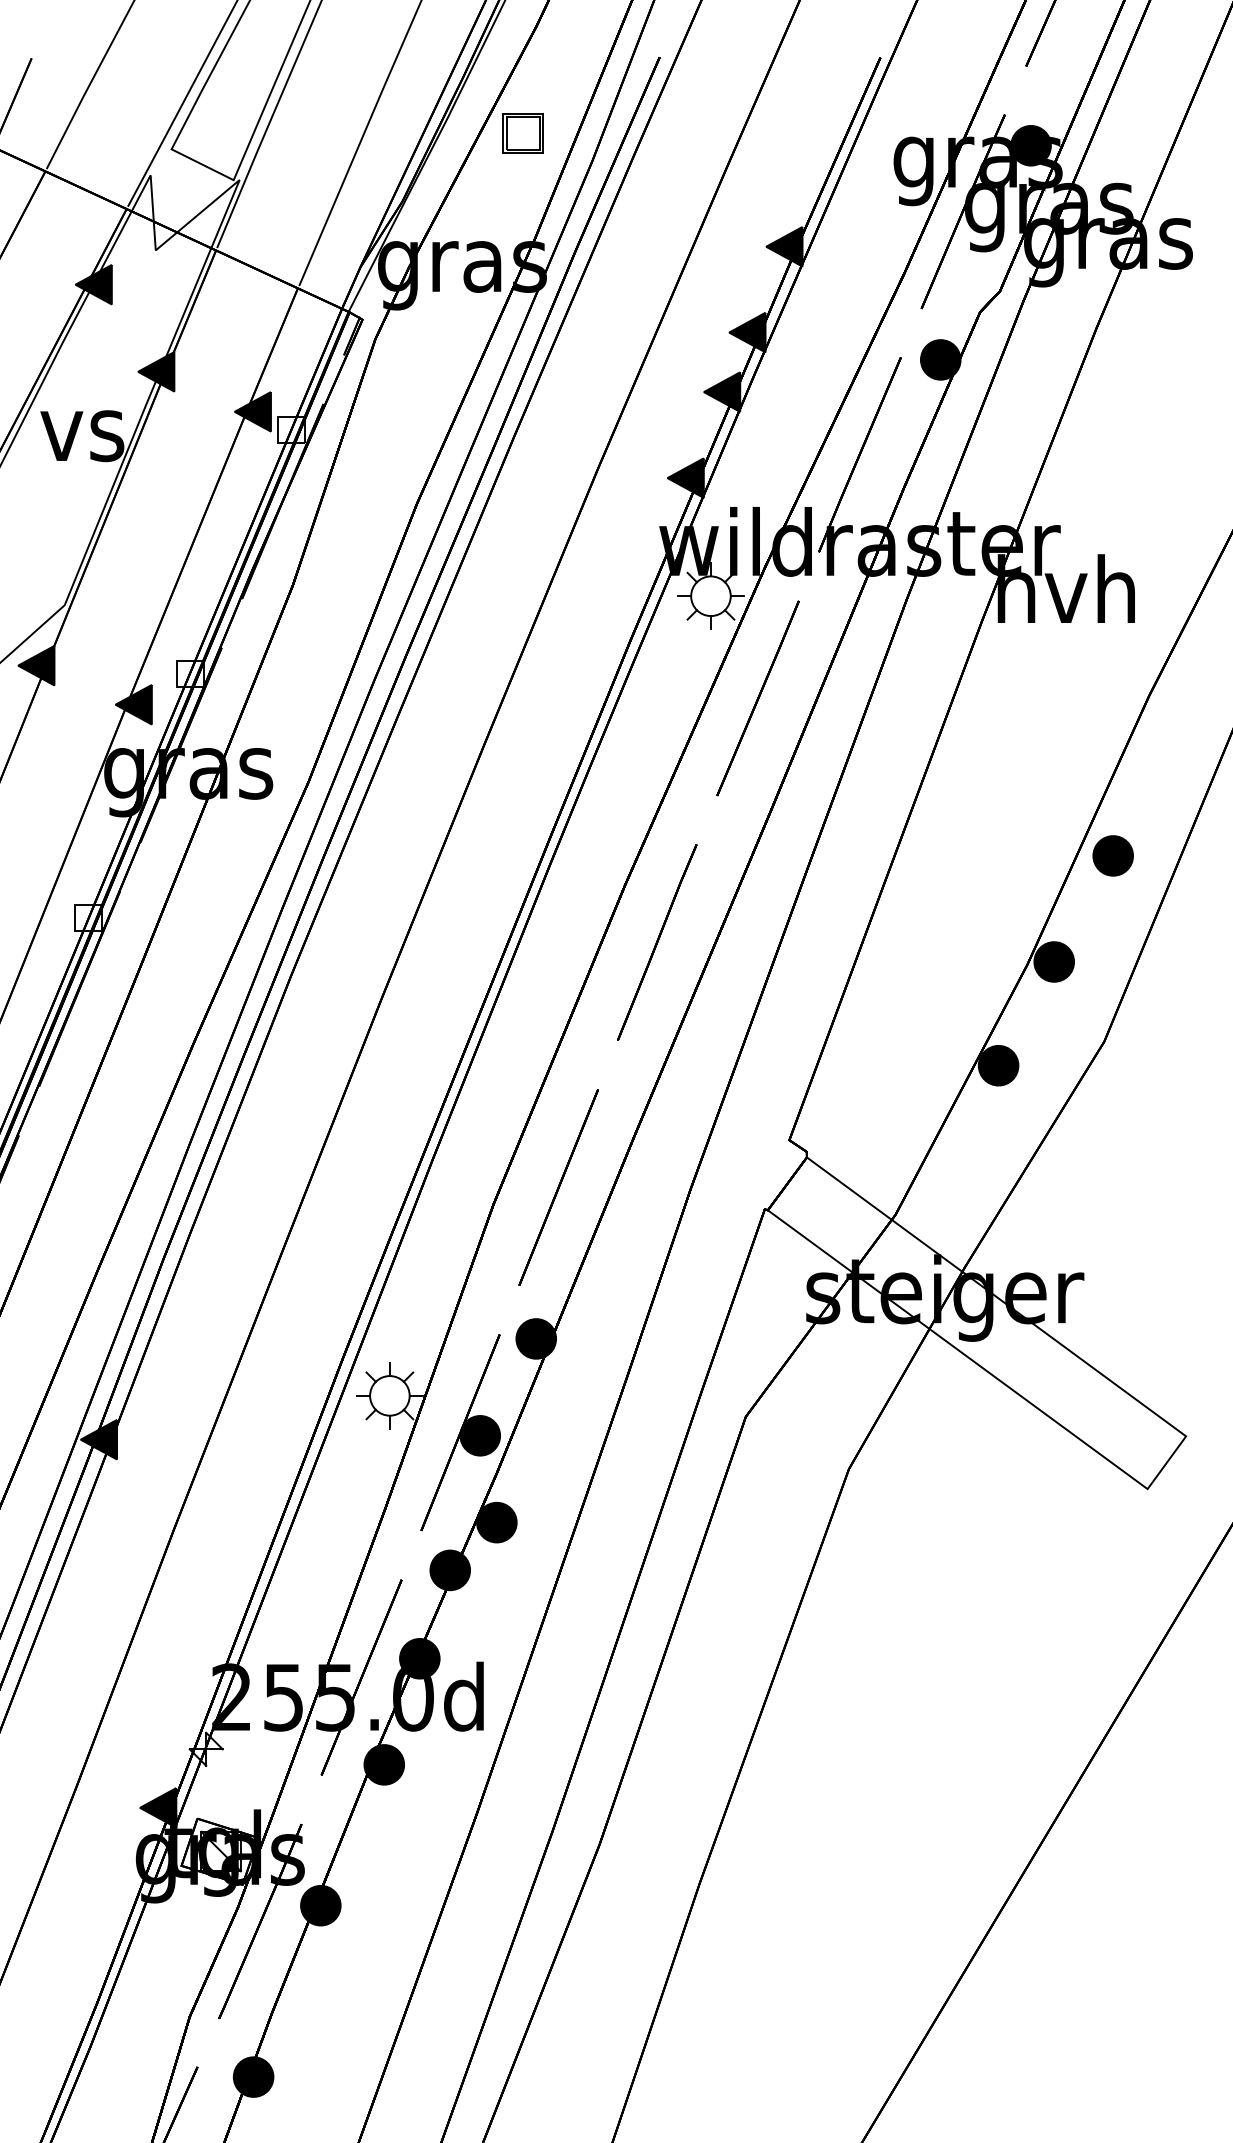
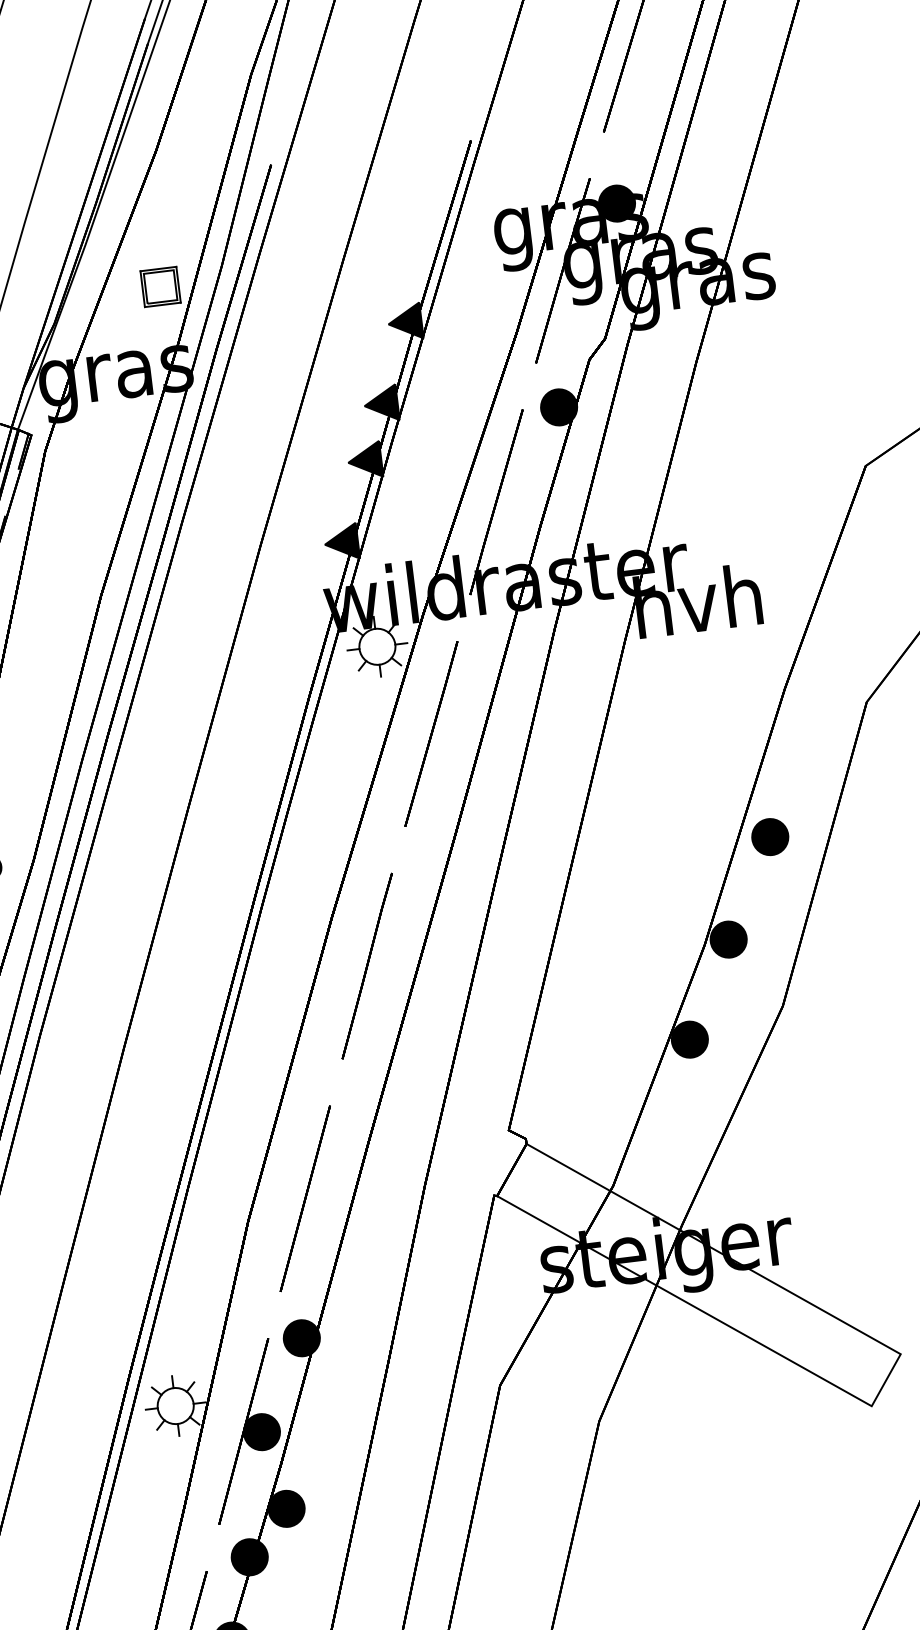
part: (522, 133) -> (160, 287), moved

